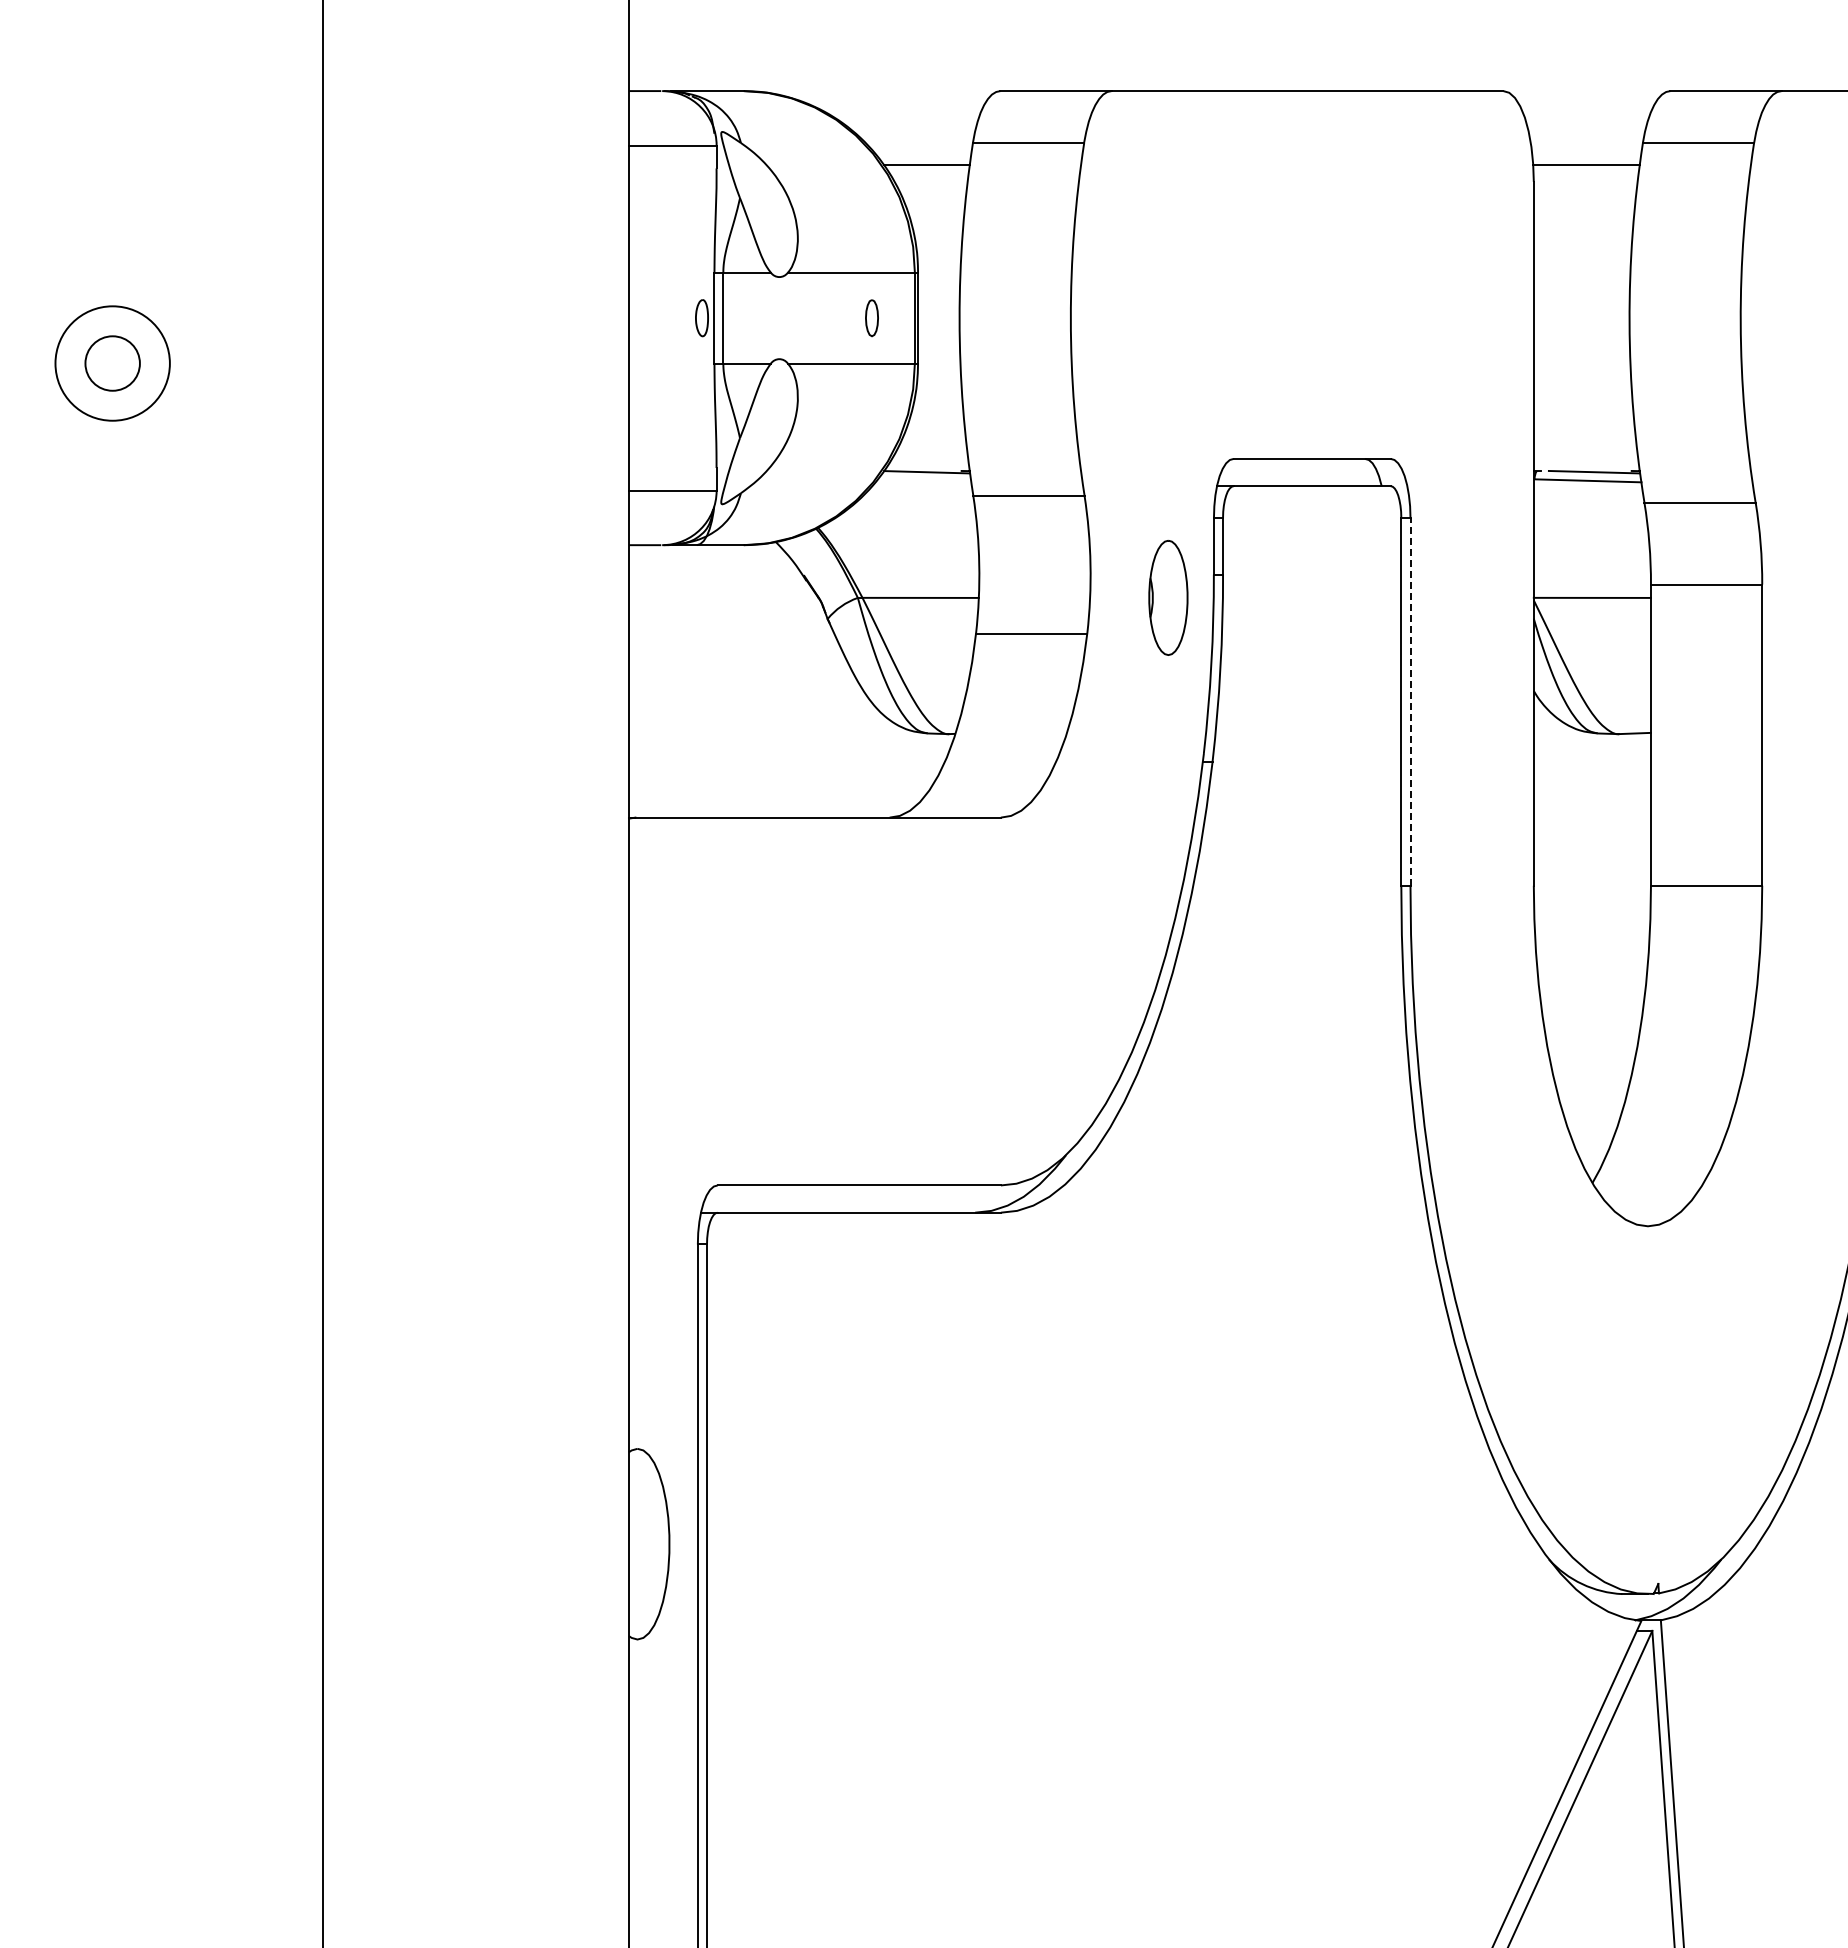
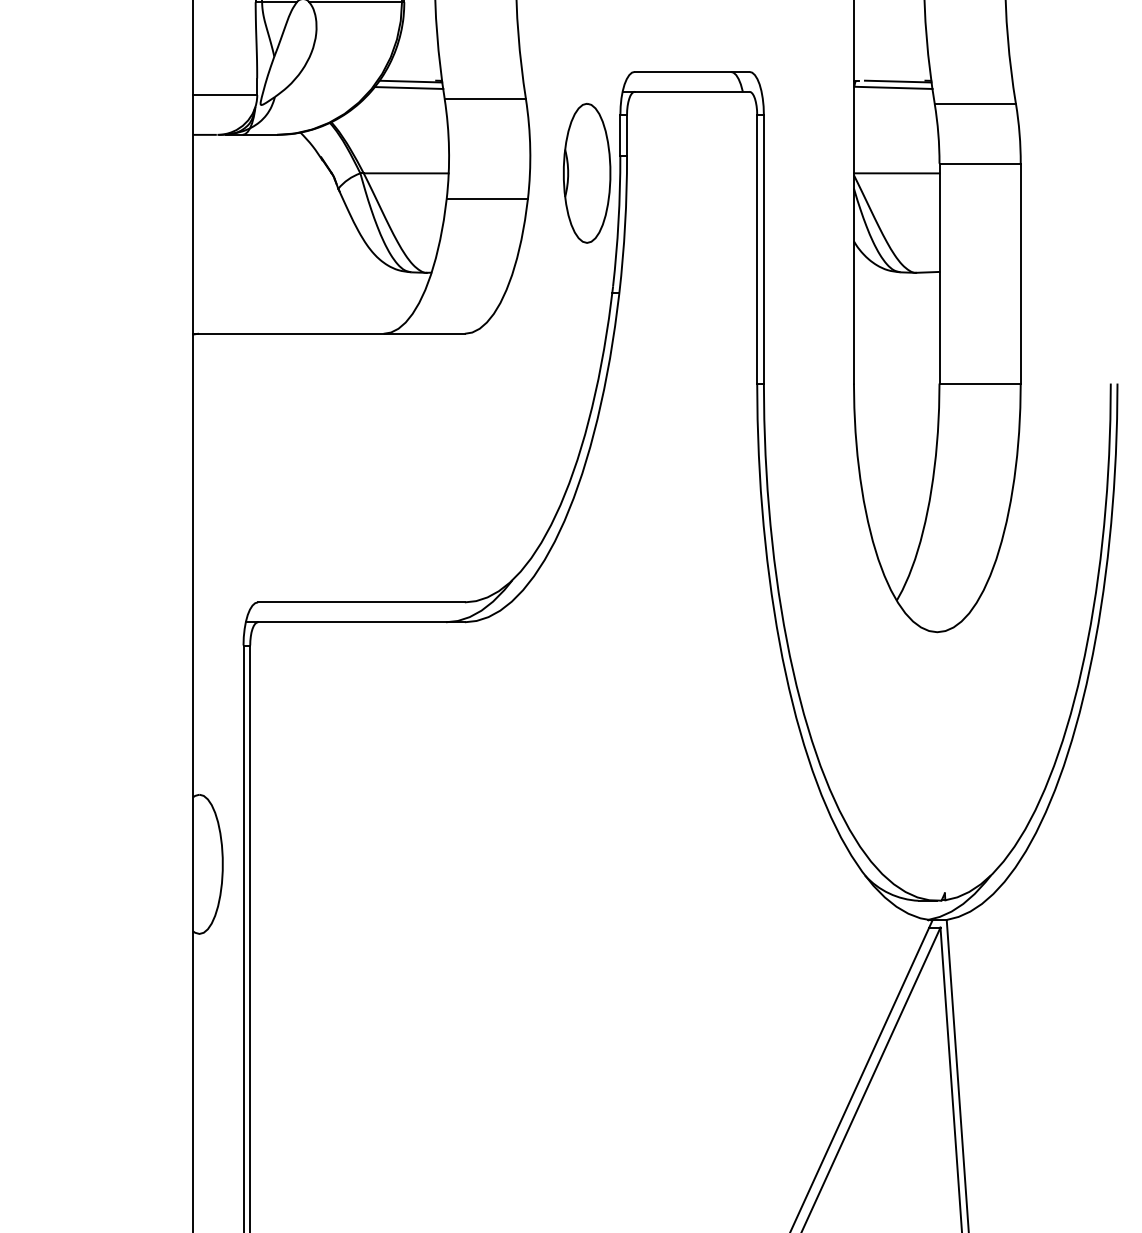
line: (924, 480) -> (409, 87), added
part: (1168, 597) -> (587, 173), size x1.67
line: (1410, 701) -> (763, 249), dashed -> solid

